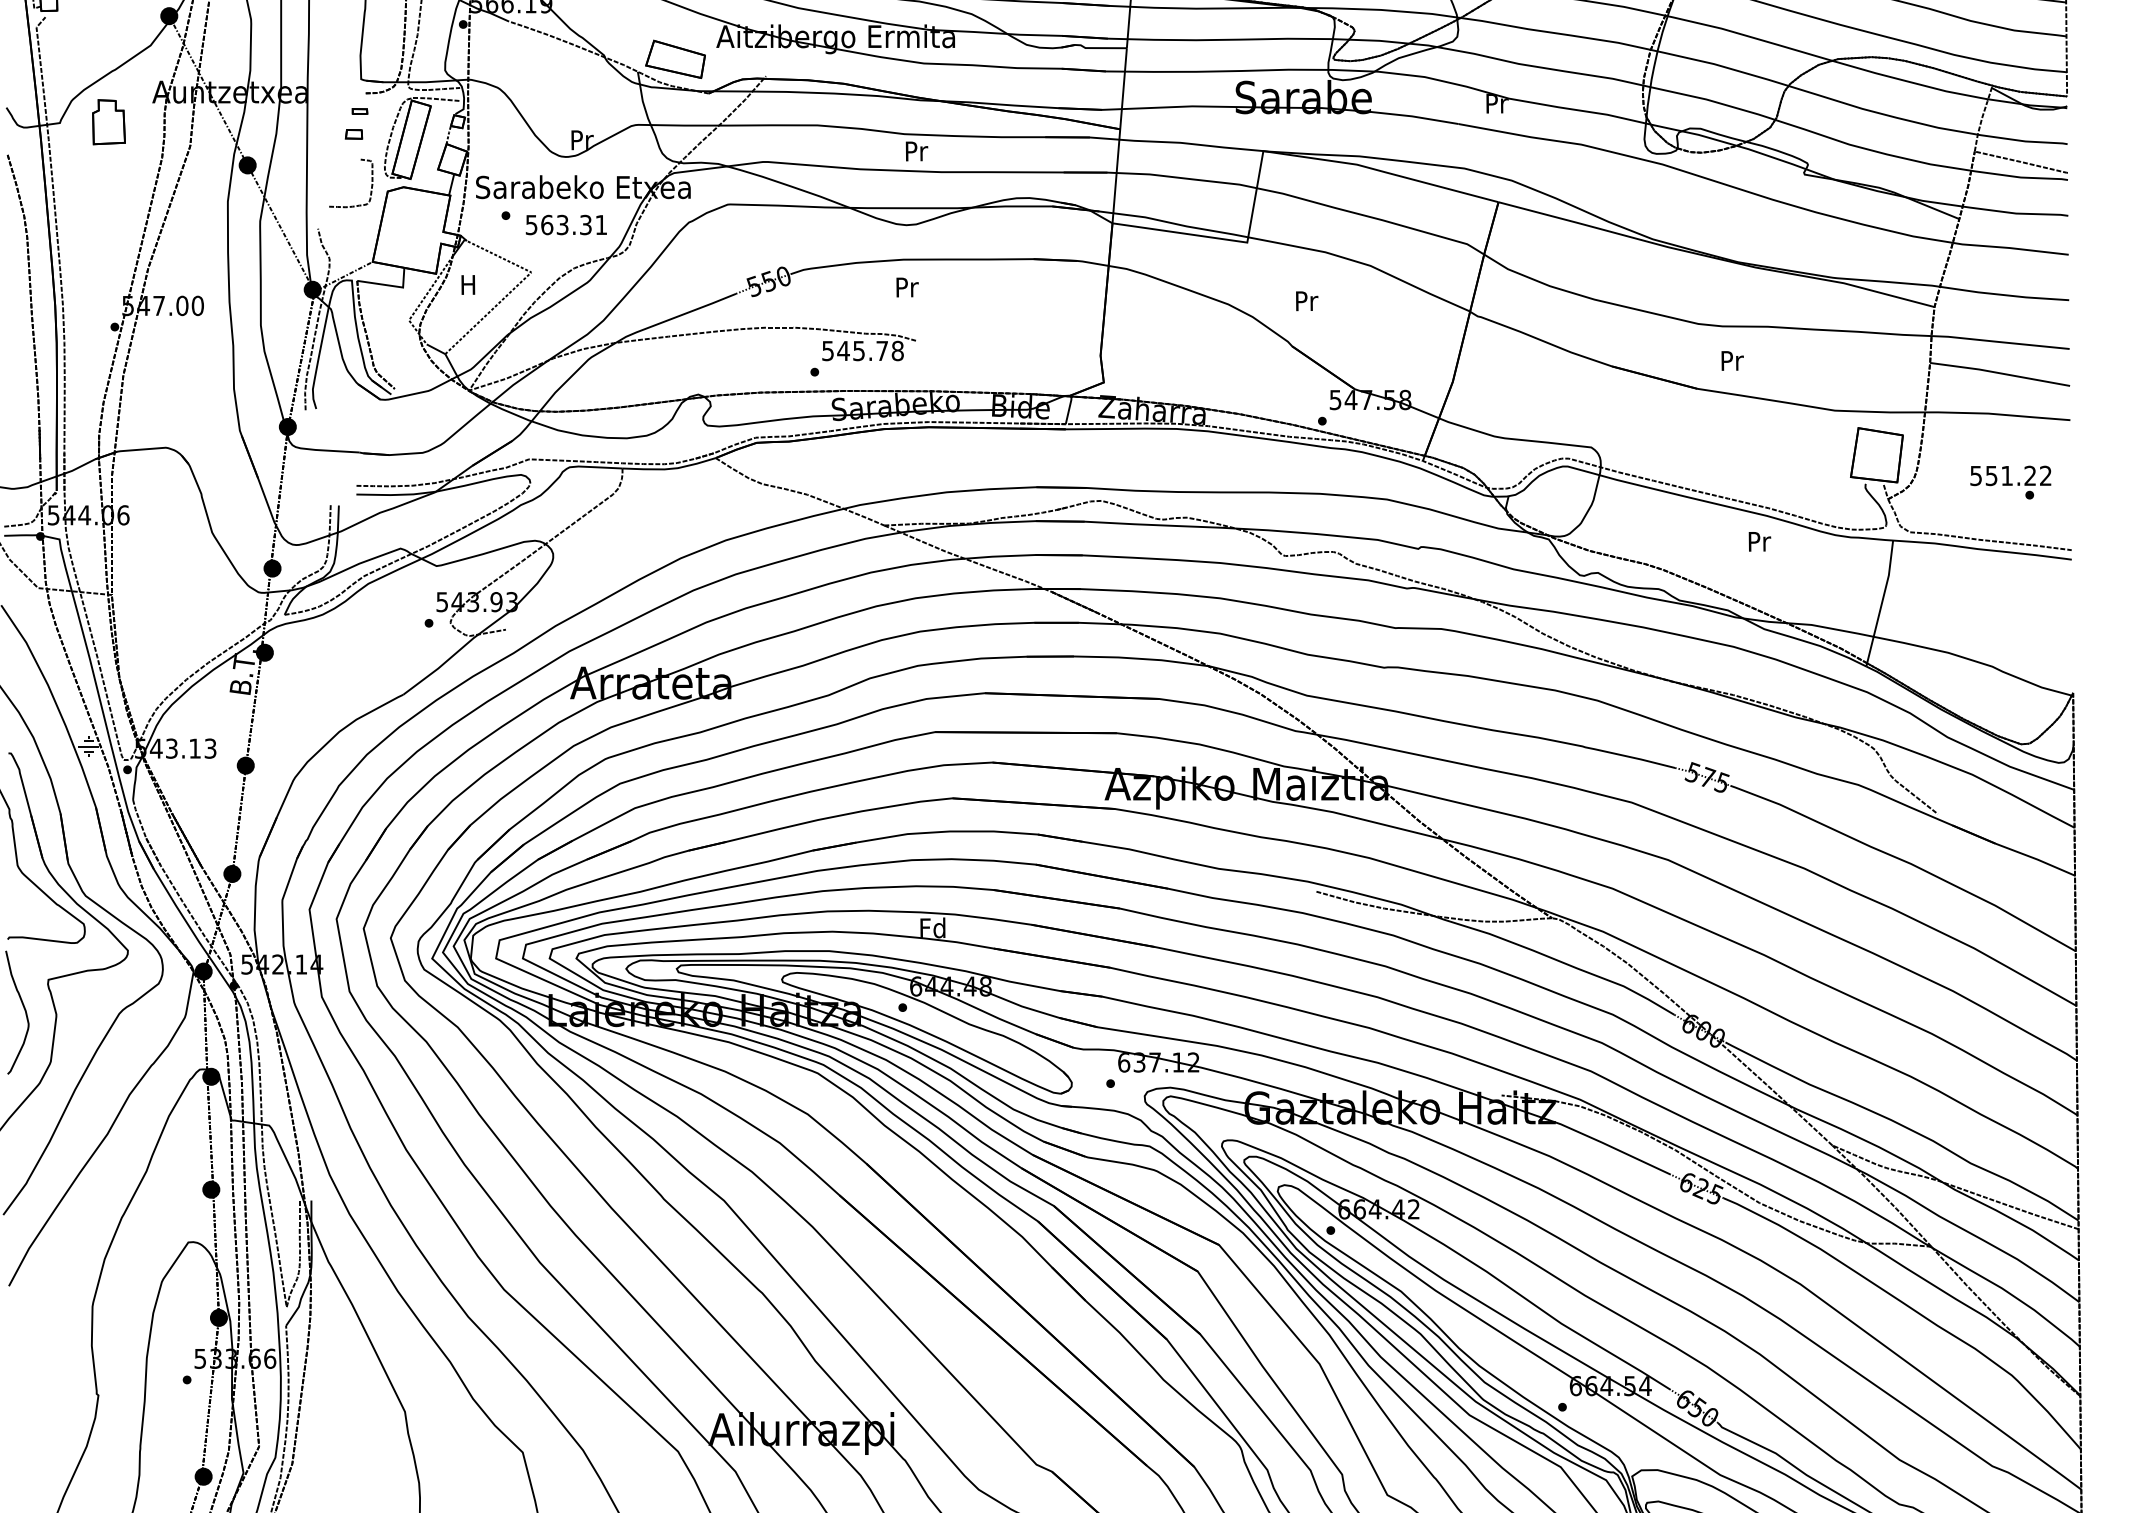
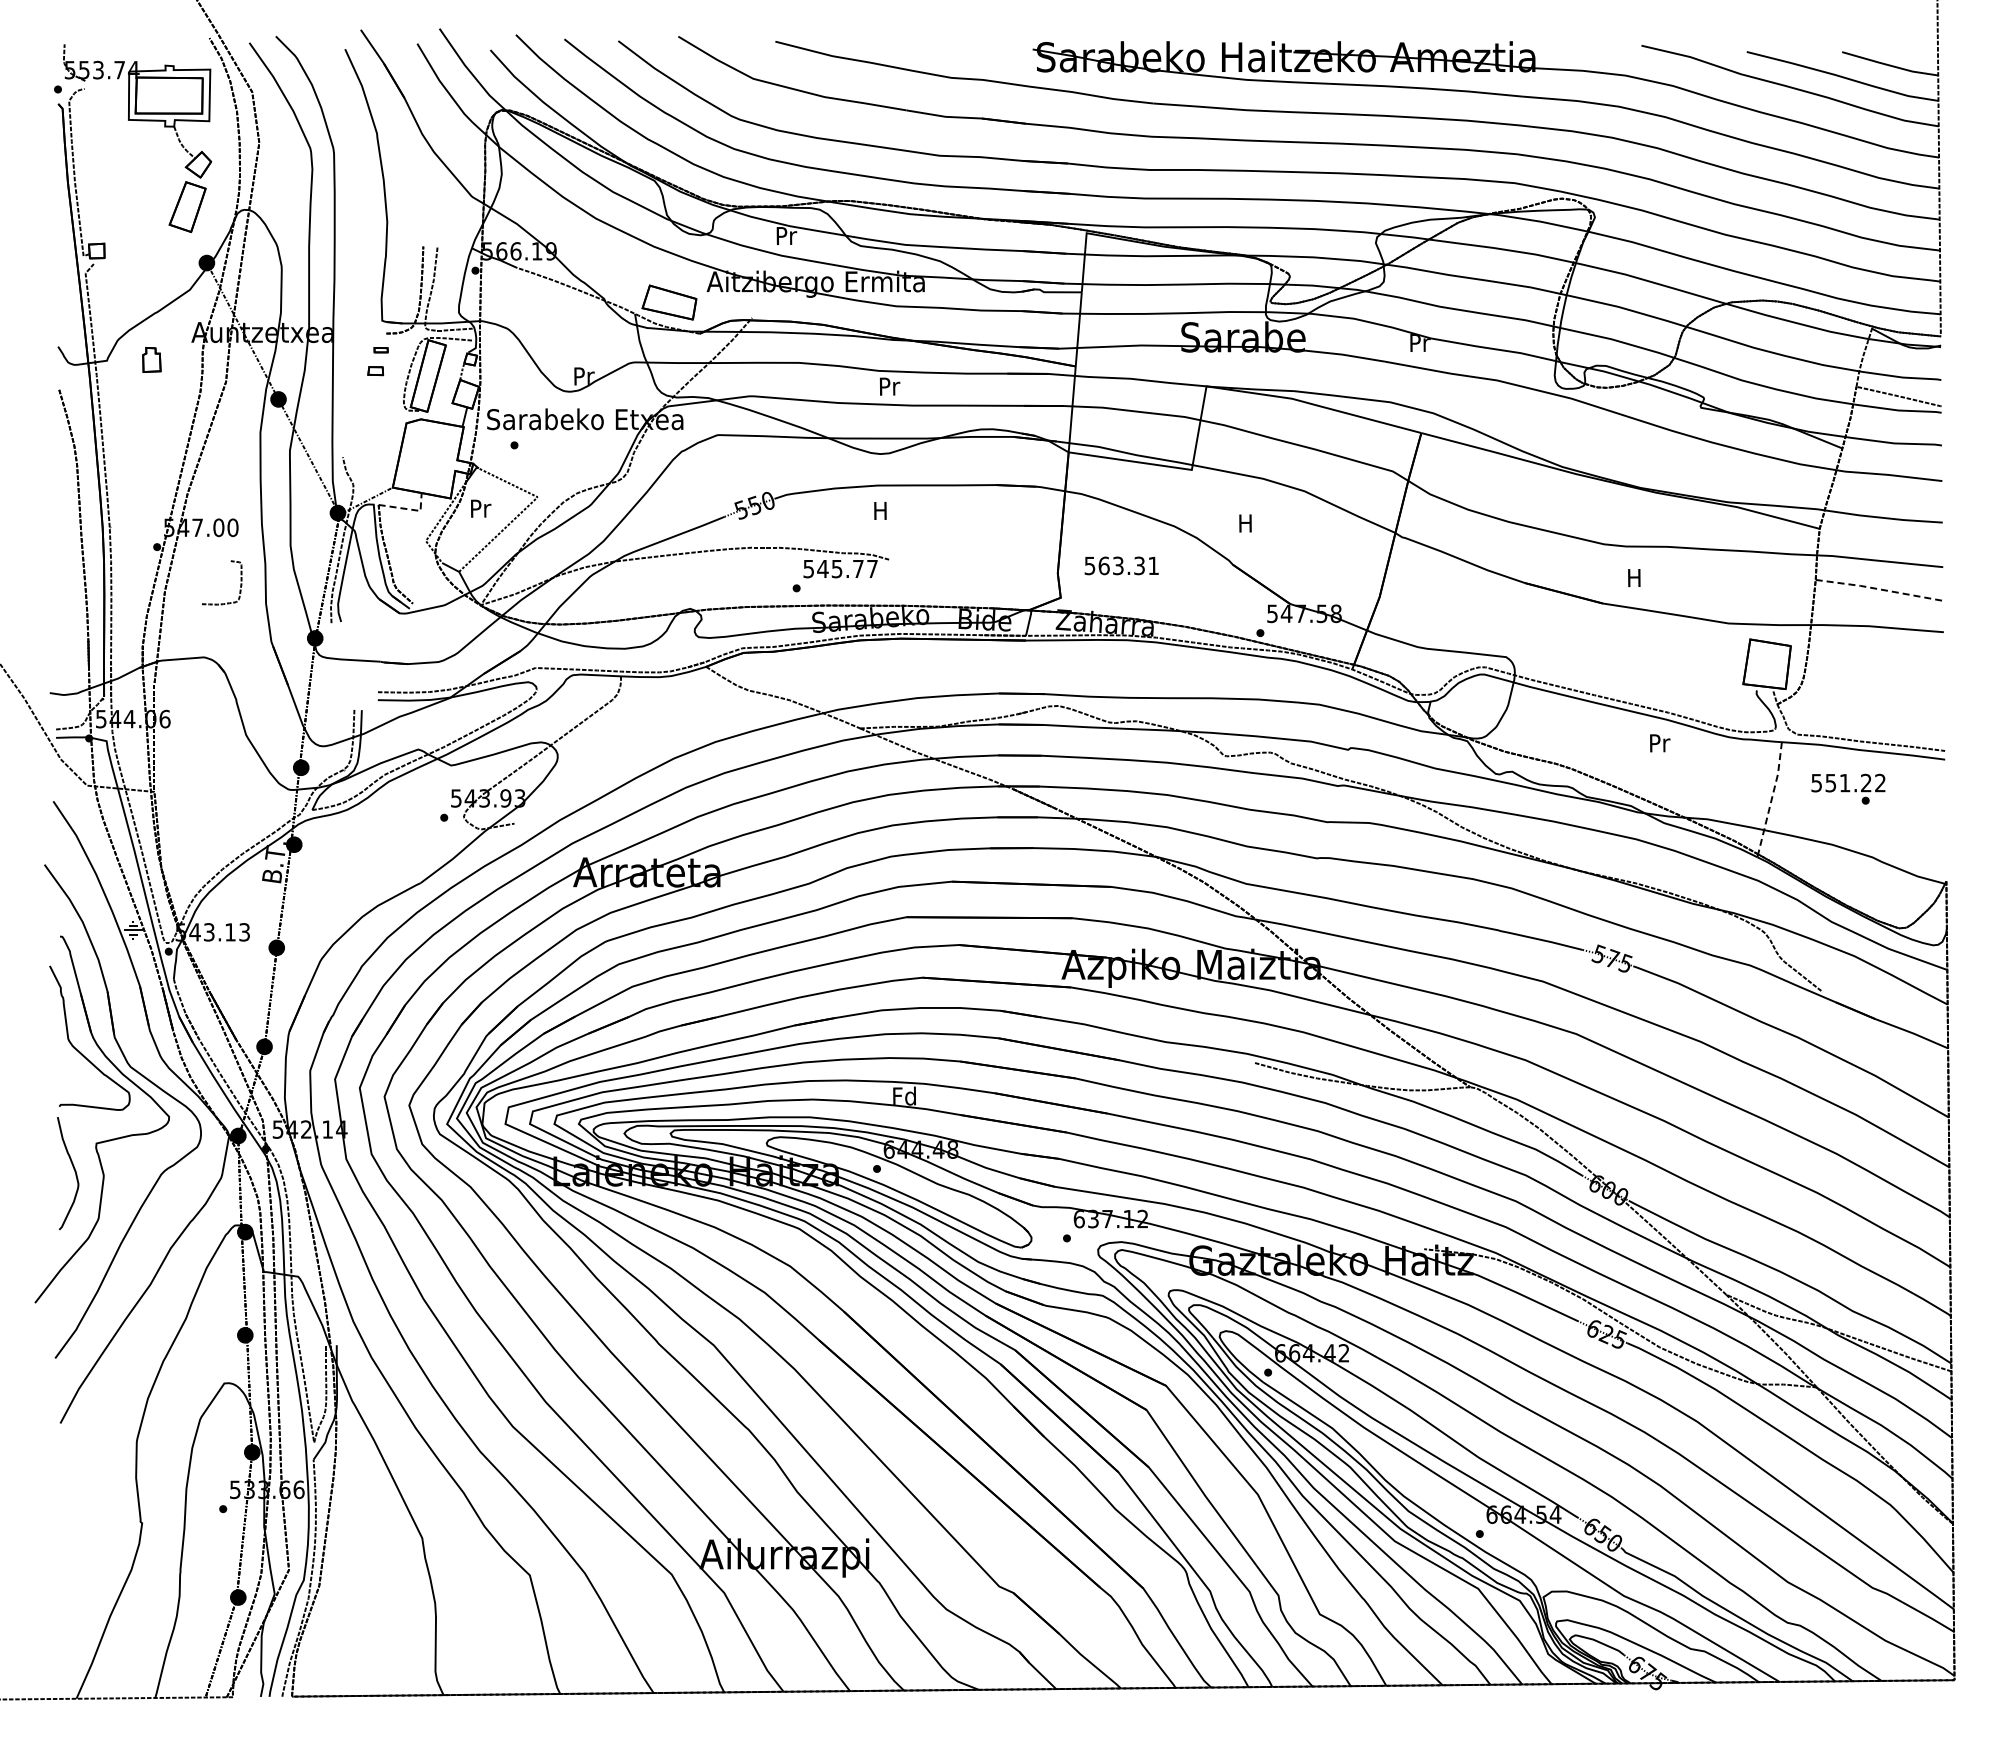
part: (108, 121) -> (151, 359), size x0.6
curve: (371, 181) -> (240, 581), moved
text: (566, 224) -> (1121, 565), moved
text: (469, 284) -> (481, 508), H -> Pr
line: (391, 285) -> (409, 509), solid -> dashed
text: (907, 286) -> (881, 510), Pr -> H
text: (1307, 301) -> (1246, 523), Pr -> H
text: (897, 350) -> (872, 568), 545.78 -> 545.77
text: (1732, 361) -> (1635, 578), Pr -> H
line: (1999, 373) -> (1879, 589), solid -> dashed
text: (2010, 481) -> (1848, 788), moved
line: (1882, 602) -> (1772, 798), solid -> dashed

